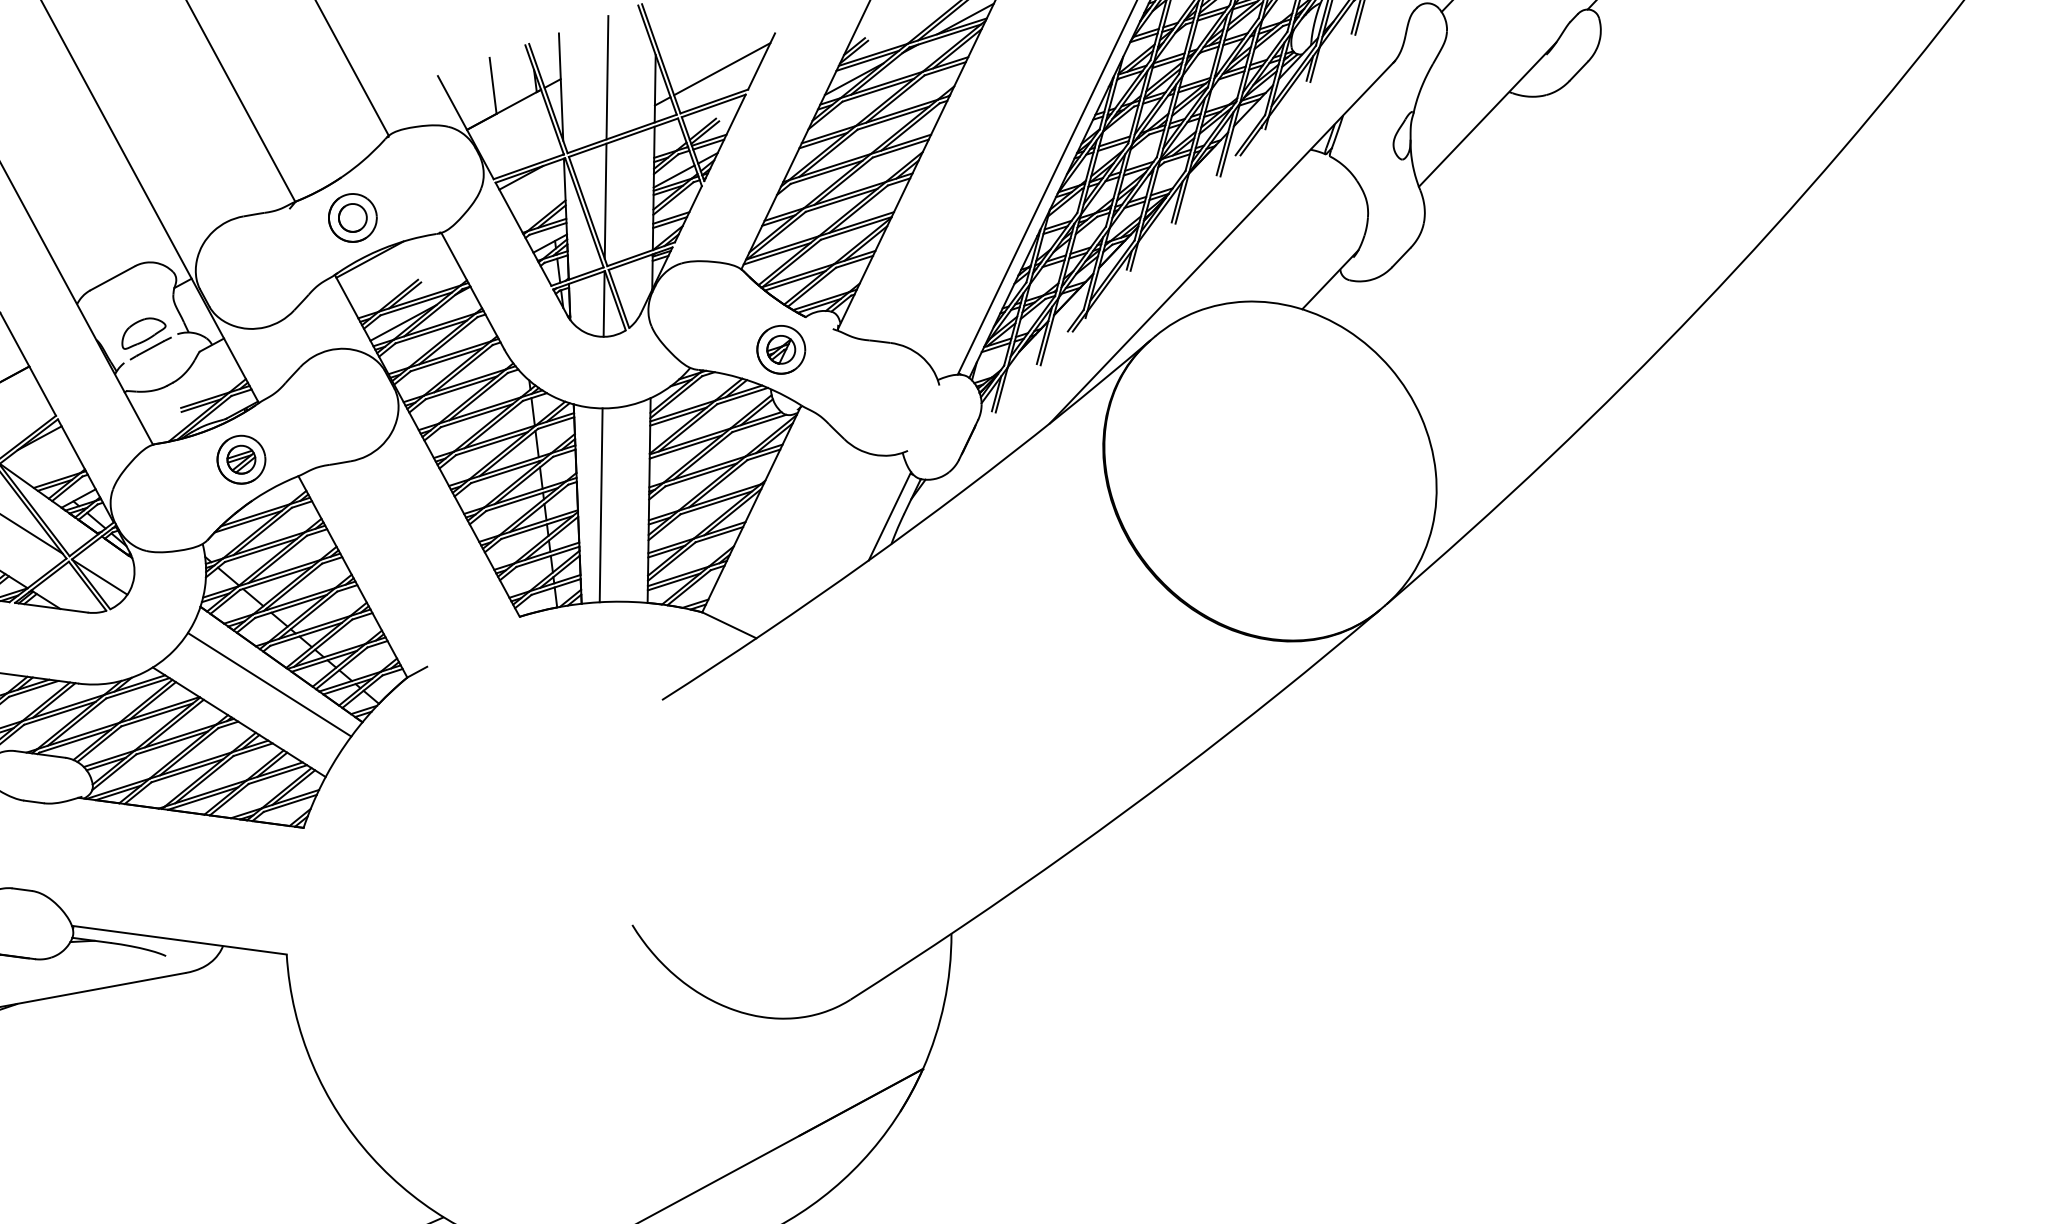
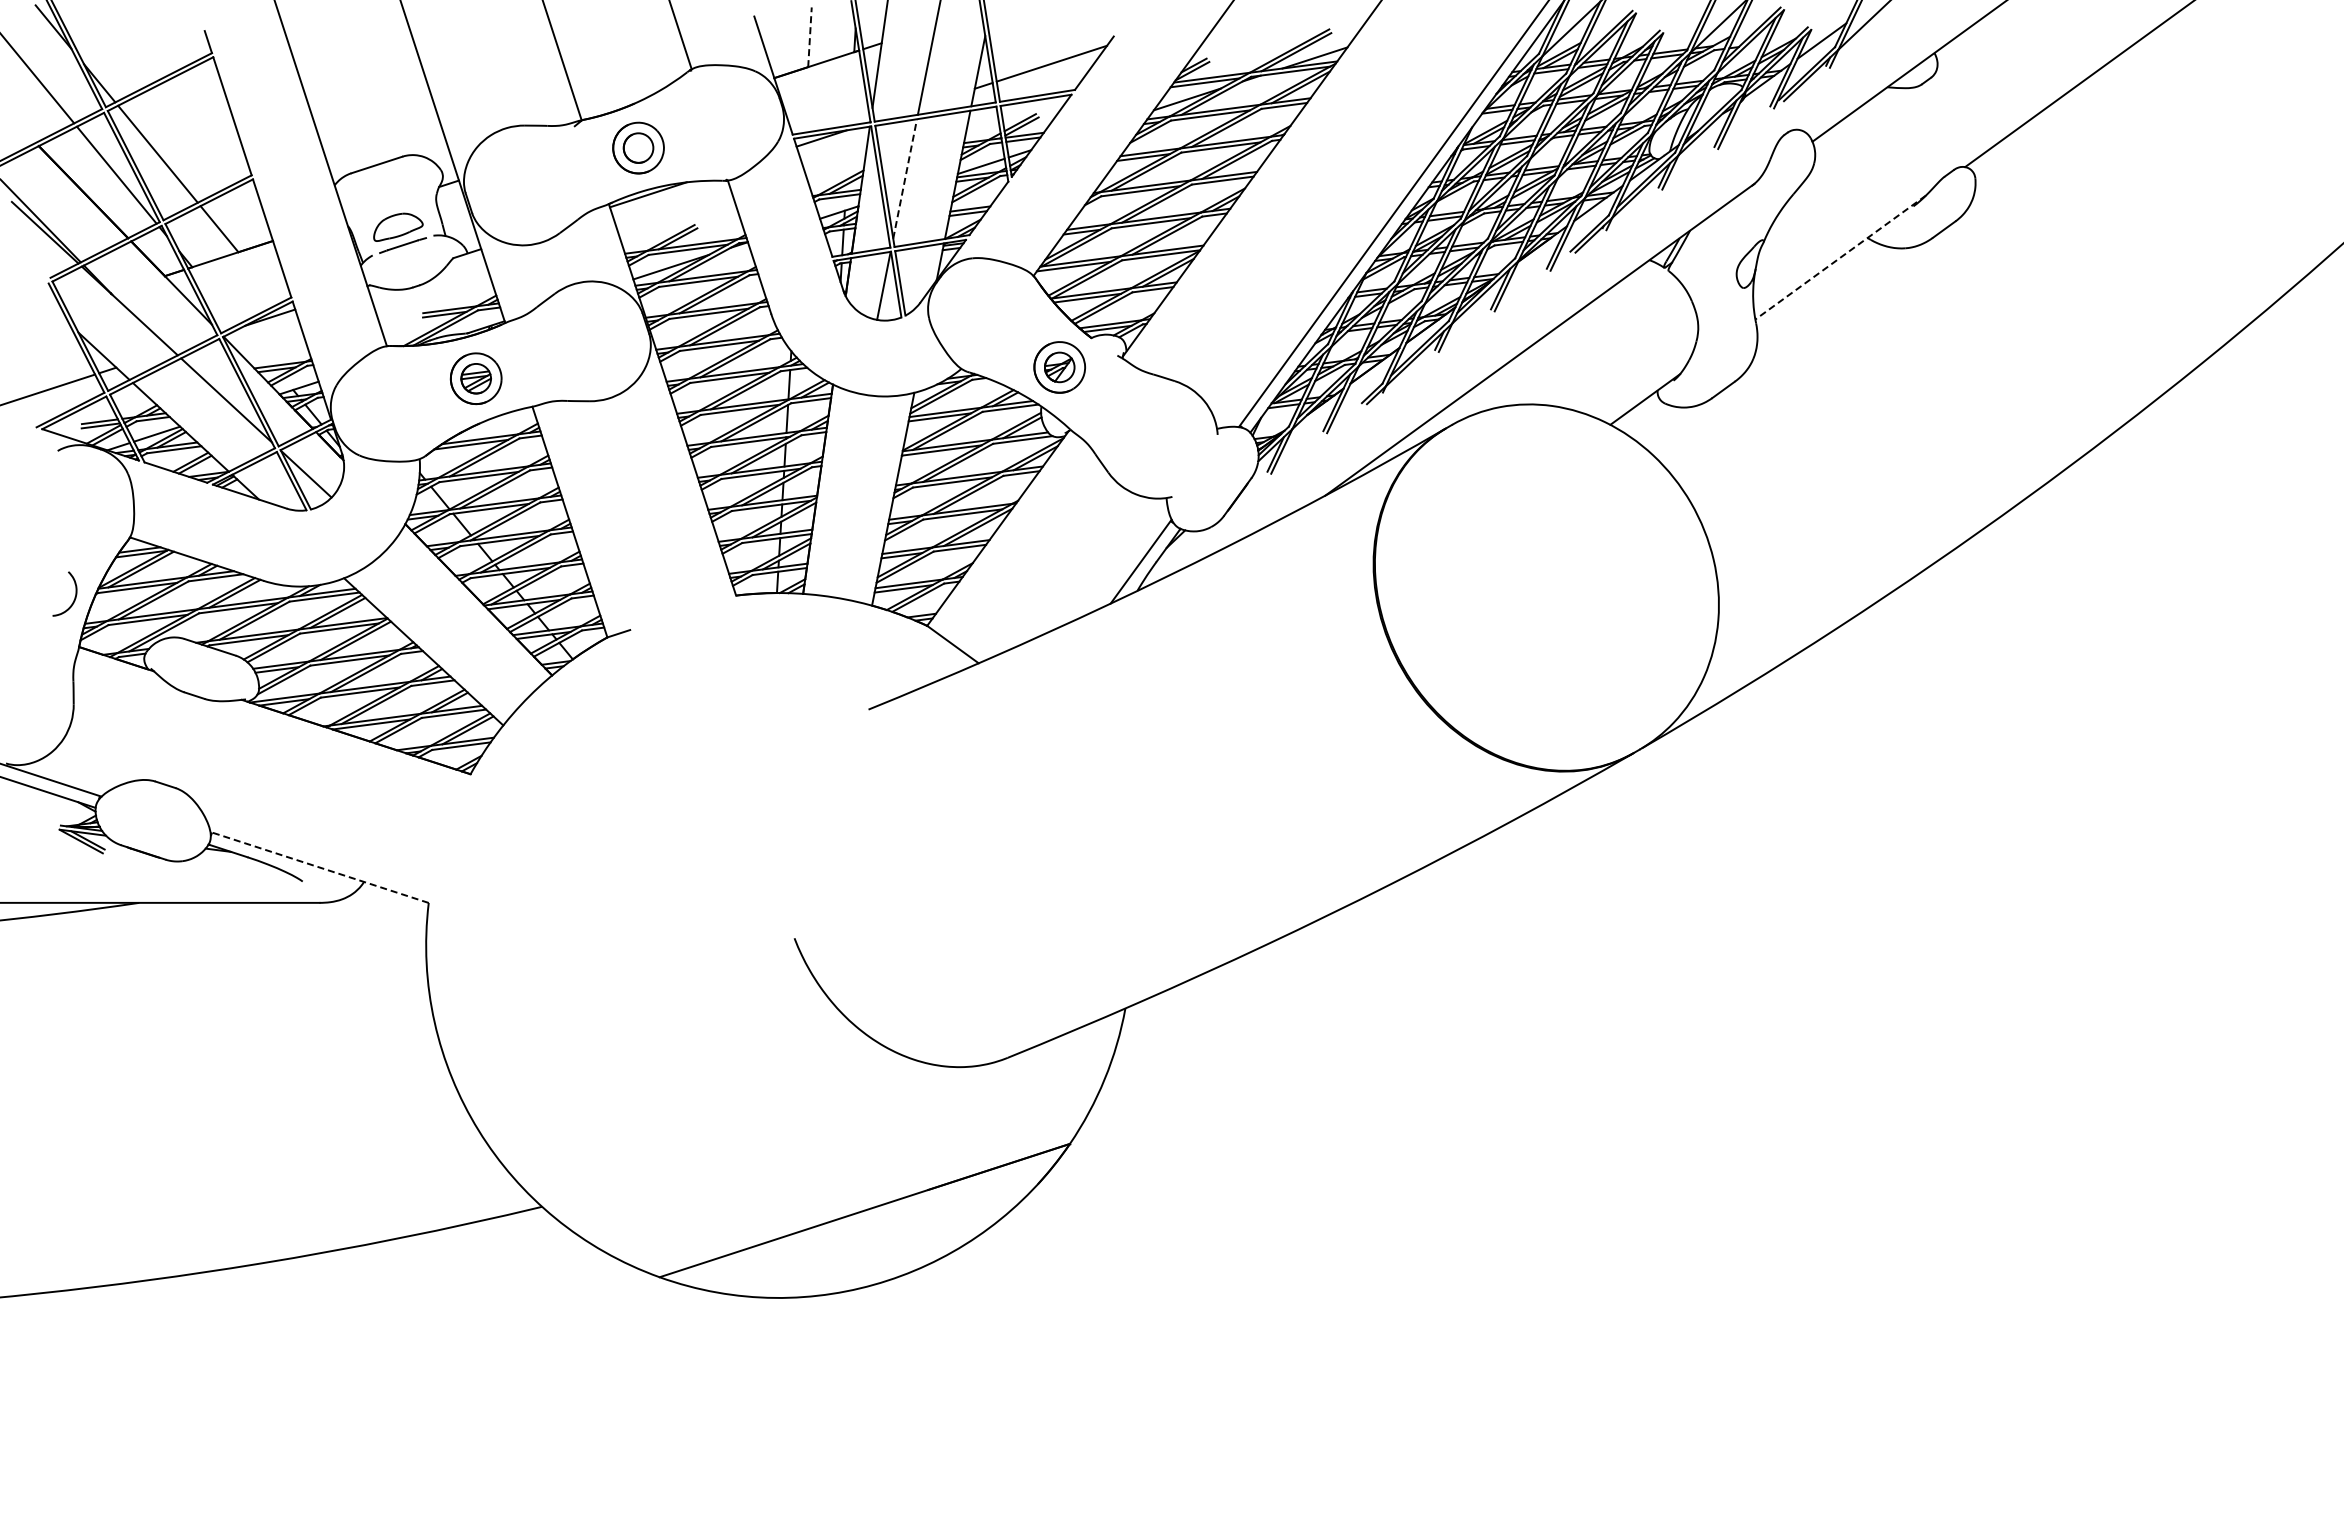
line: (492, 86) -> (809, 37), solid -> dashed
line: (1487, 114) -> (1840, 257), solid -> dashed
line: (606, 201) -> (905, 179), solid -> dashed
line: (601, 504) -> (842, 494), removed
line: (269, 684) -> (462, 618), removed
line: (179, 940) -> (319, 867), solid -> dashed

